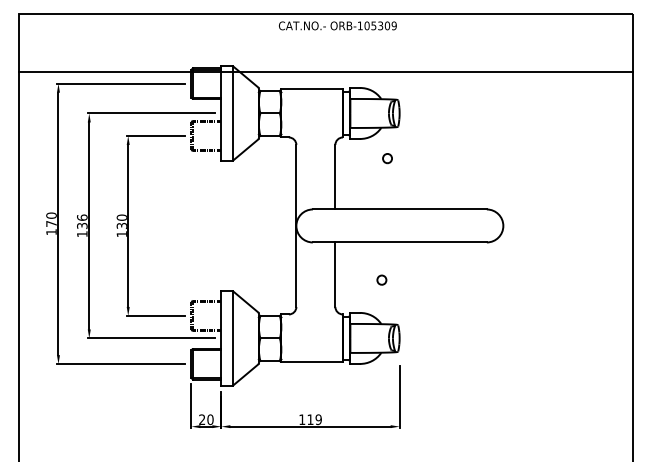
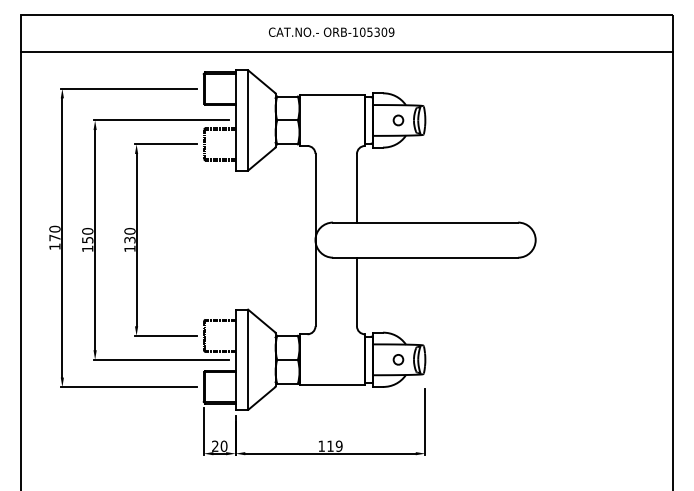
text: (337, 25) -> (331, 31), moved
line: (325, 72) -> (346, 51), moved
part: (387, 158) -> (398, 120), moved
text: (82, 220) -> (87, 234), 136 -> 150
part: (381, 279) -> (398, 359), moved

